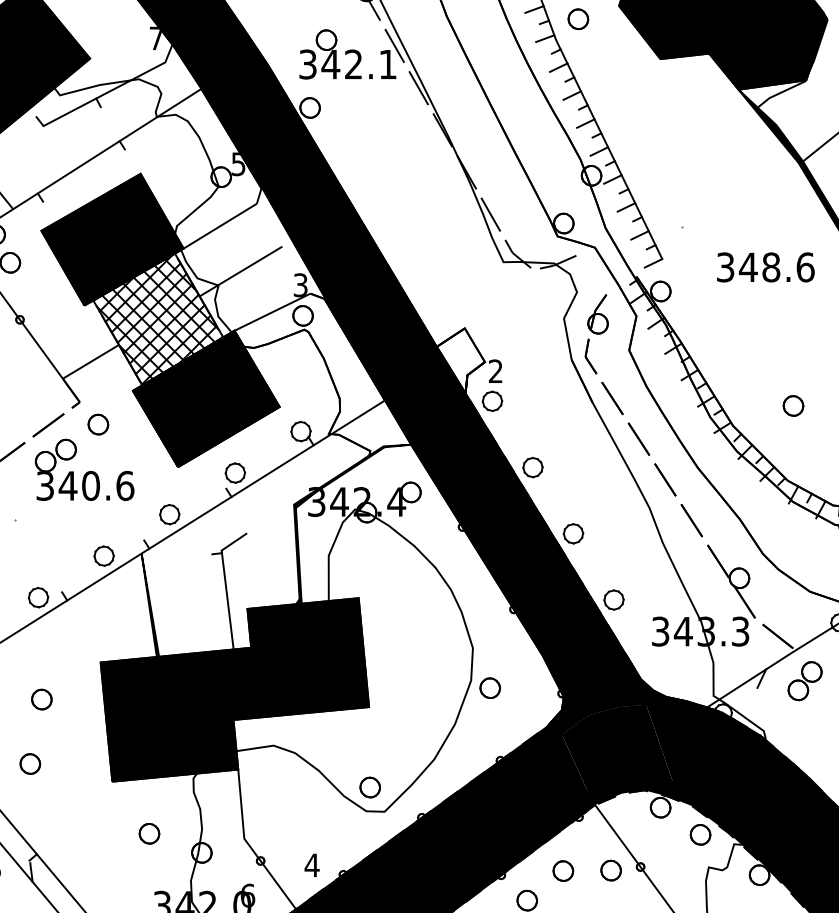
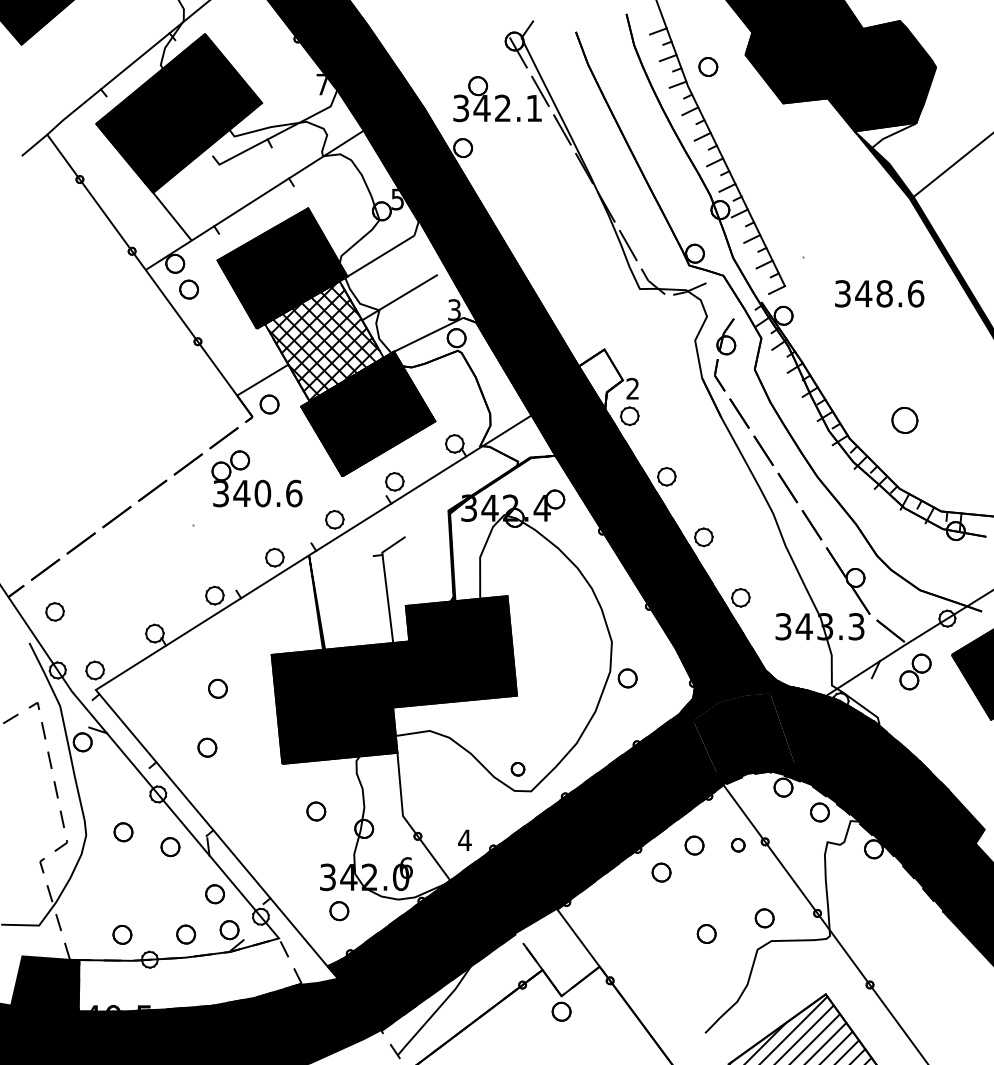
part: (793, 406) -> (904, 420), size x1.4
part: (98, 424) -> (269, 404), moved
part: (369, 787) -> (517, 769), size x0.7
part: (611, 870) -> (738, 845), size x0.7

